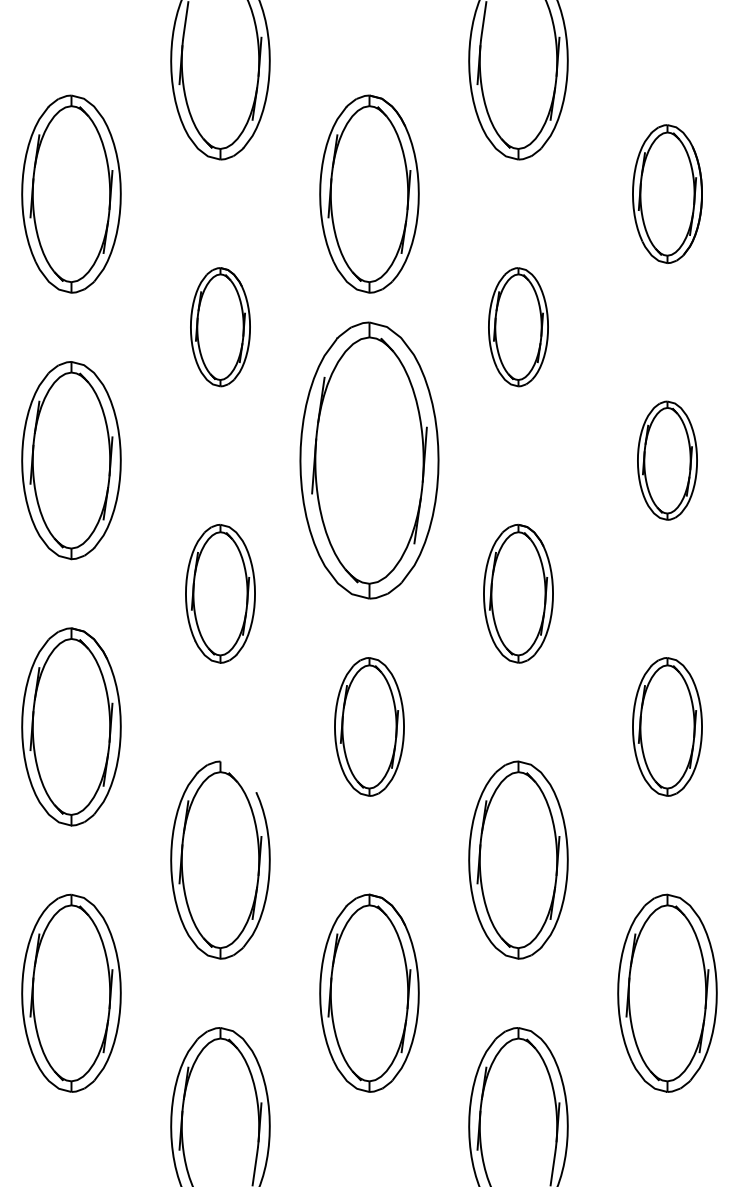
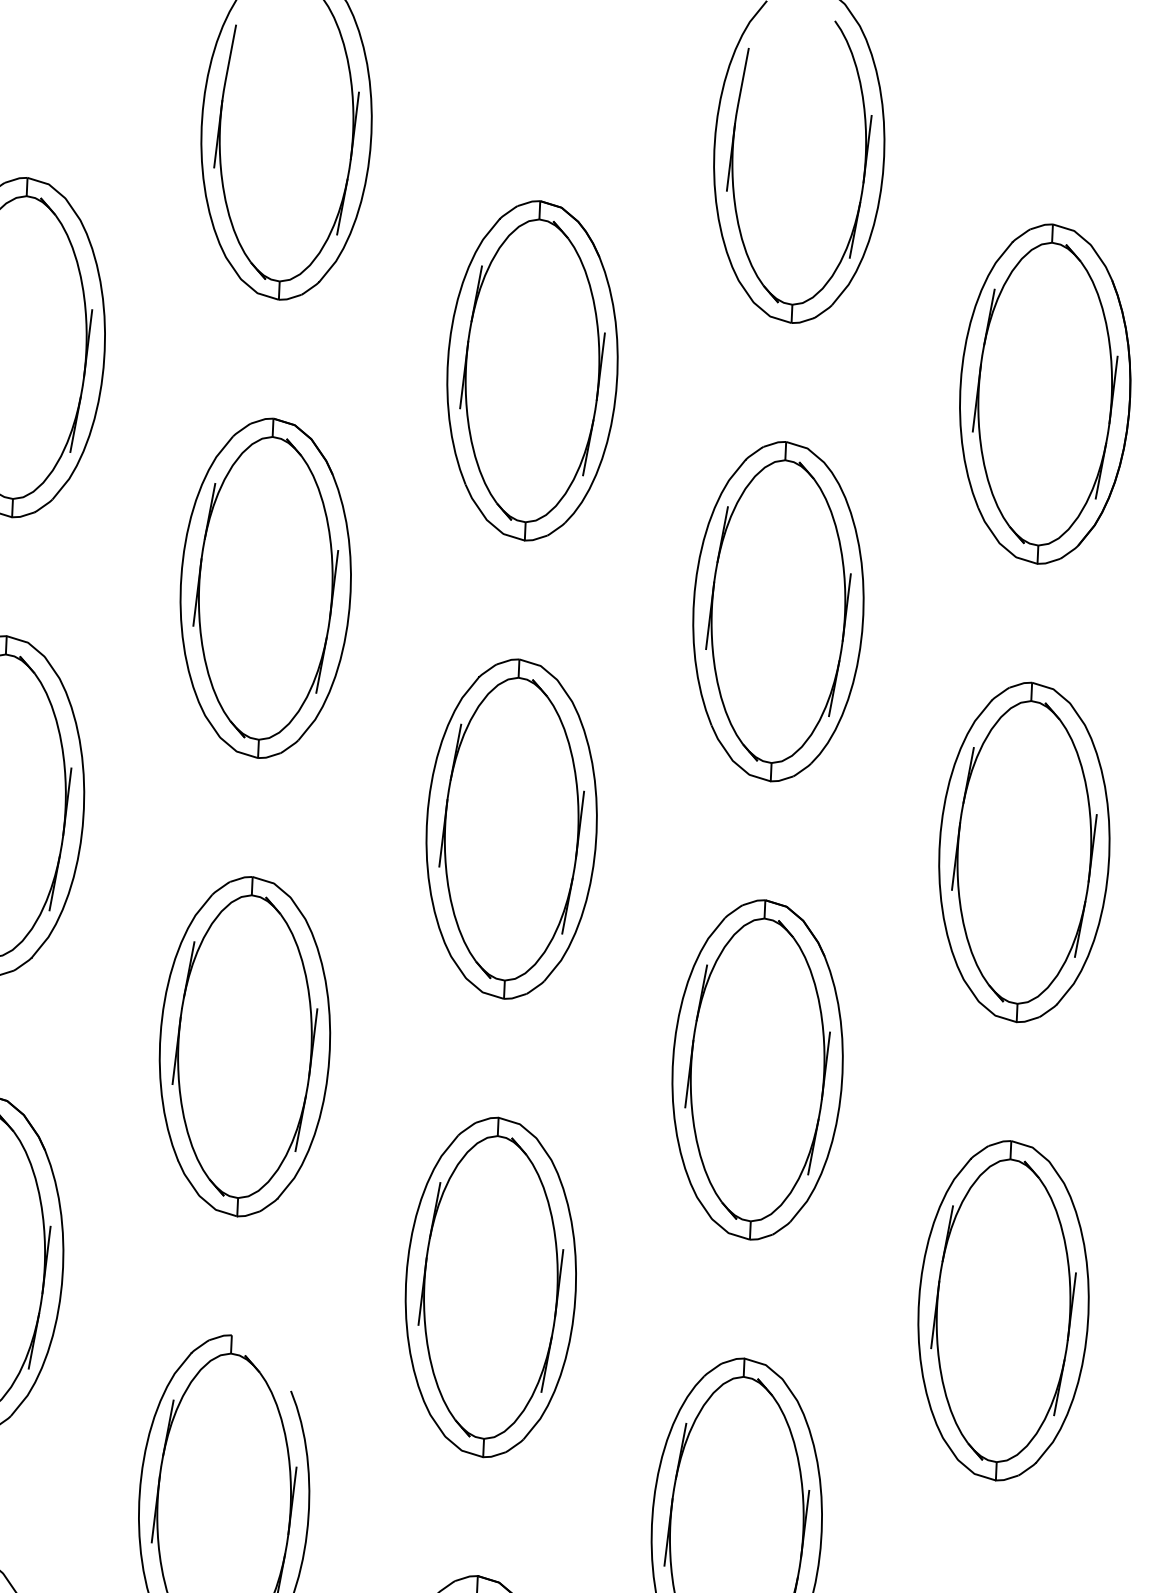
part: (667, 193) -> (1045, 392), size x1.43
part: (220, 326) -> (265, 586), size x1.67
part: (518, 326) -> (778, 610), size x1.67
part: (369, 460) -> (511, 829), size x0.71
part: (667, 460) -> (1024, 852), size x1.67
part: (220, 593) -> (244, 1046), size x1.43
part: (518, 593) -> (757, 1069), size x1.43
part: (369, 726) -> (490, 1286), size x1.43
part: (667, 726) -> (1003, 1309), size x1.43

